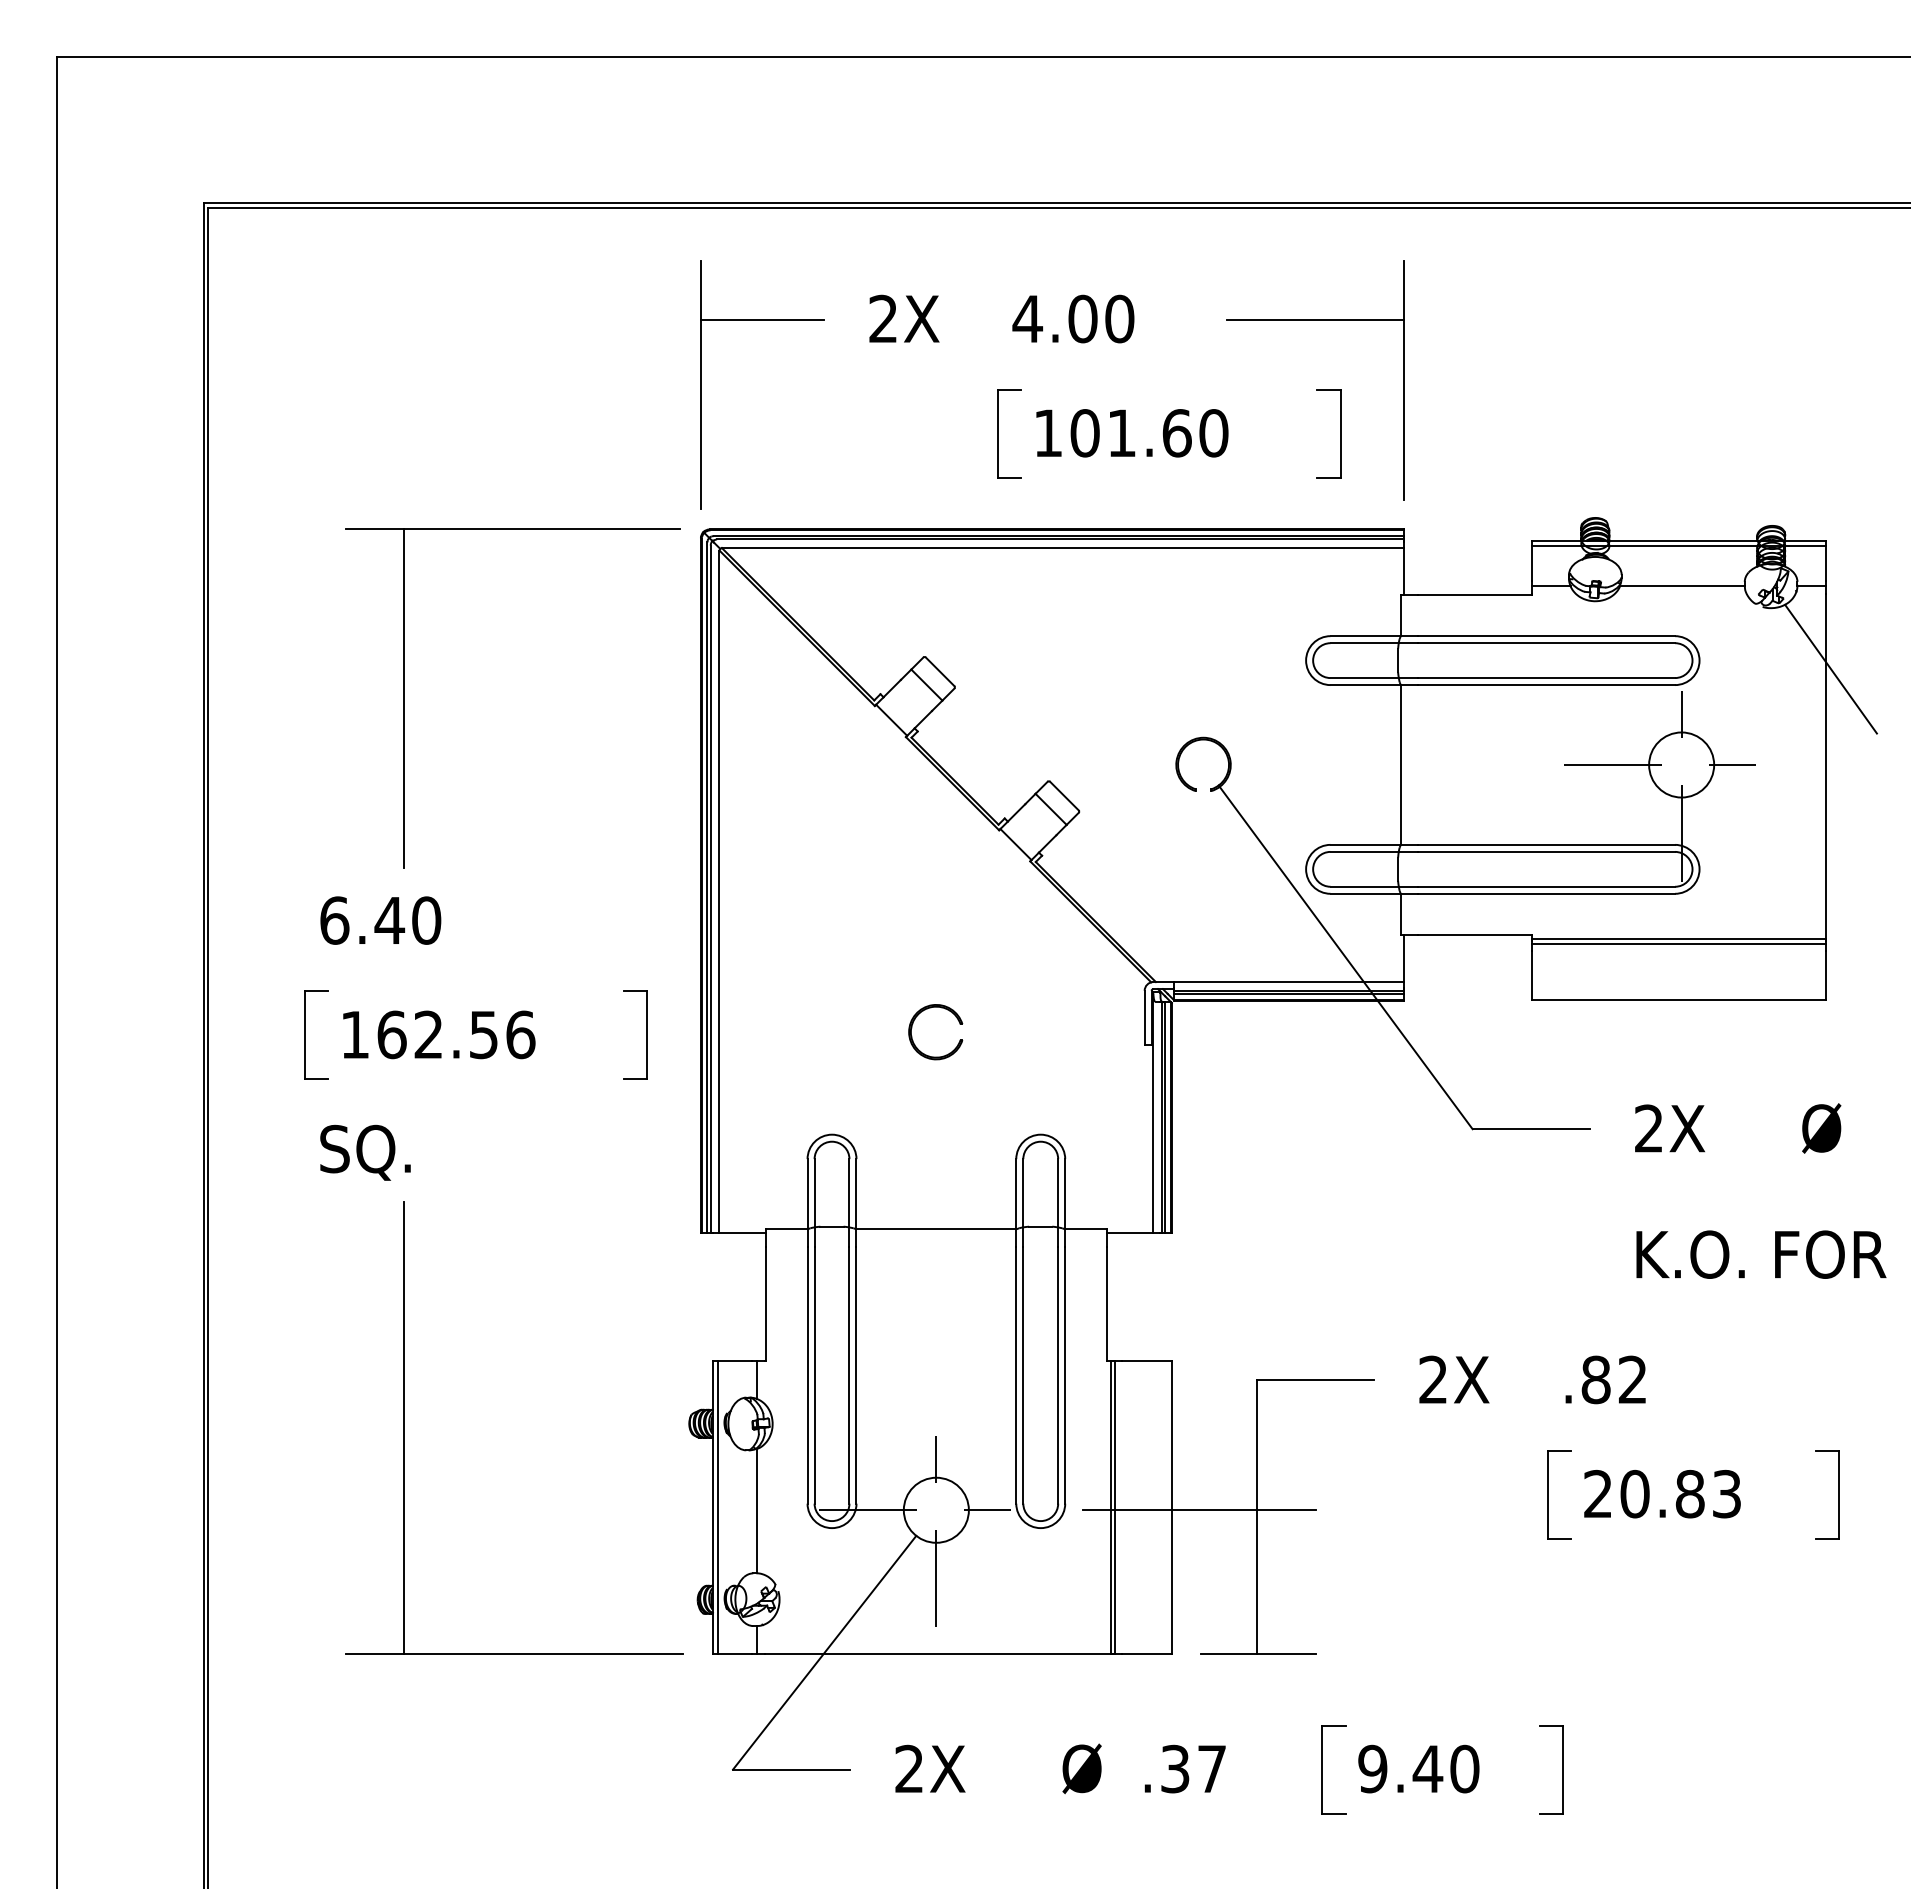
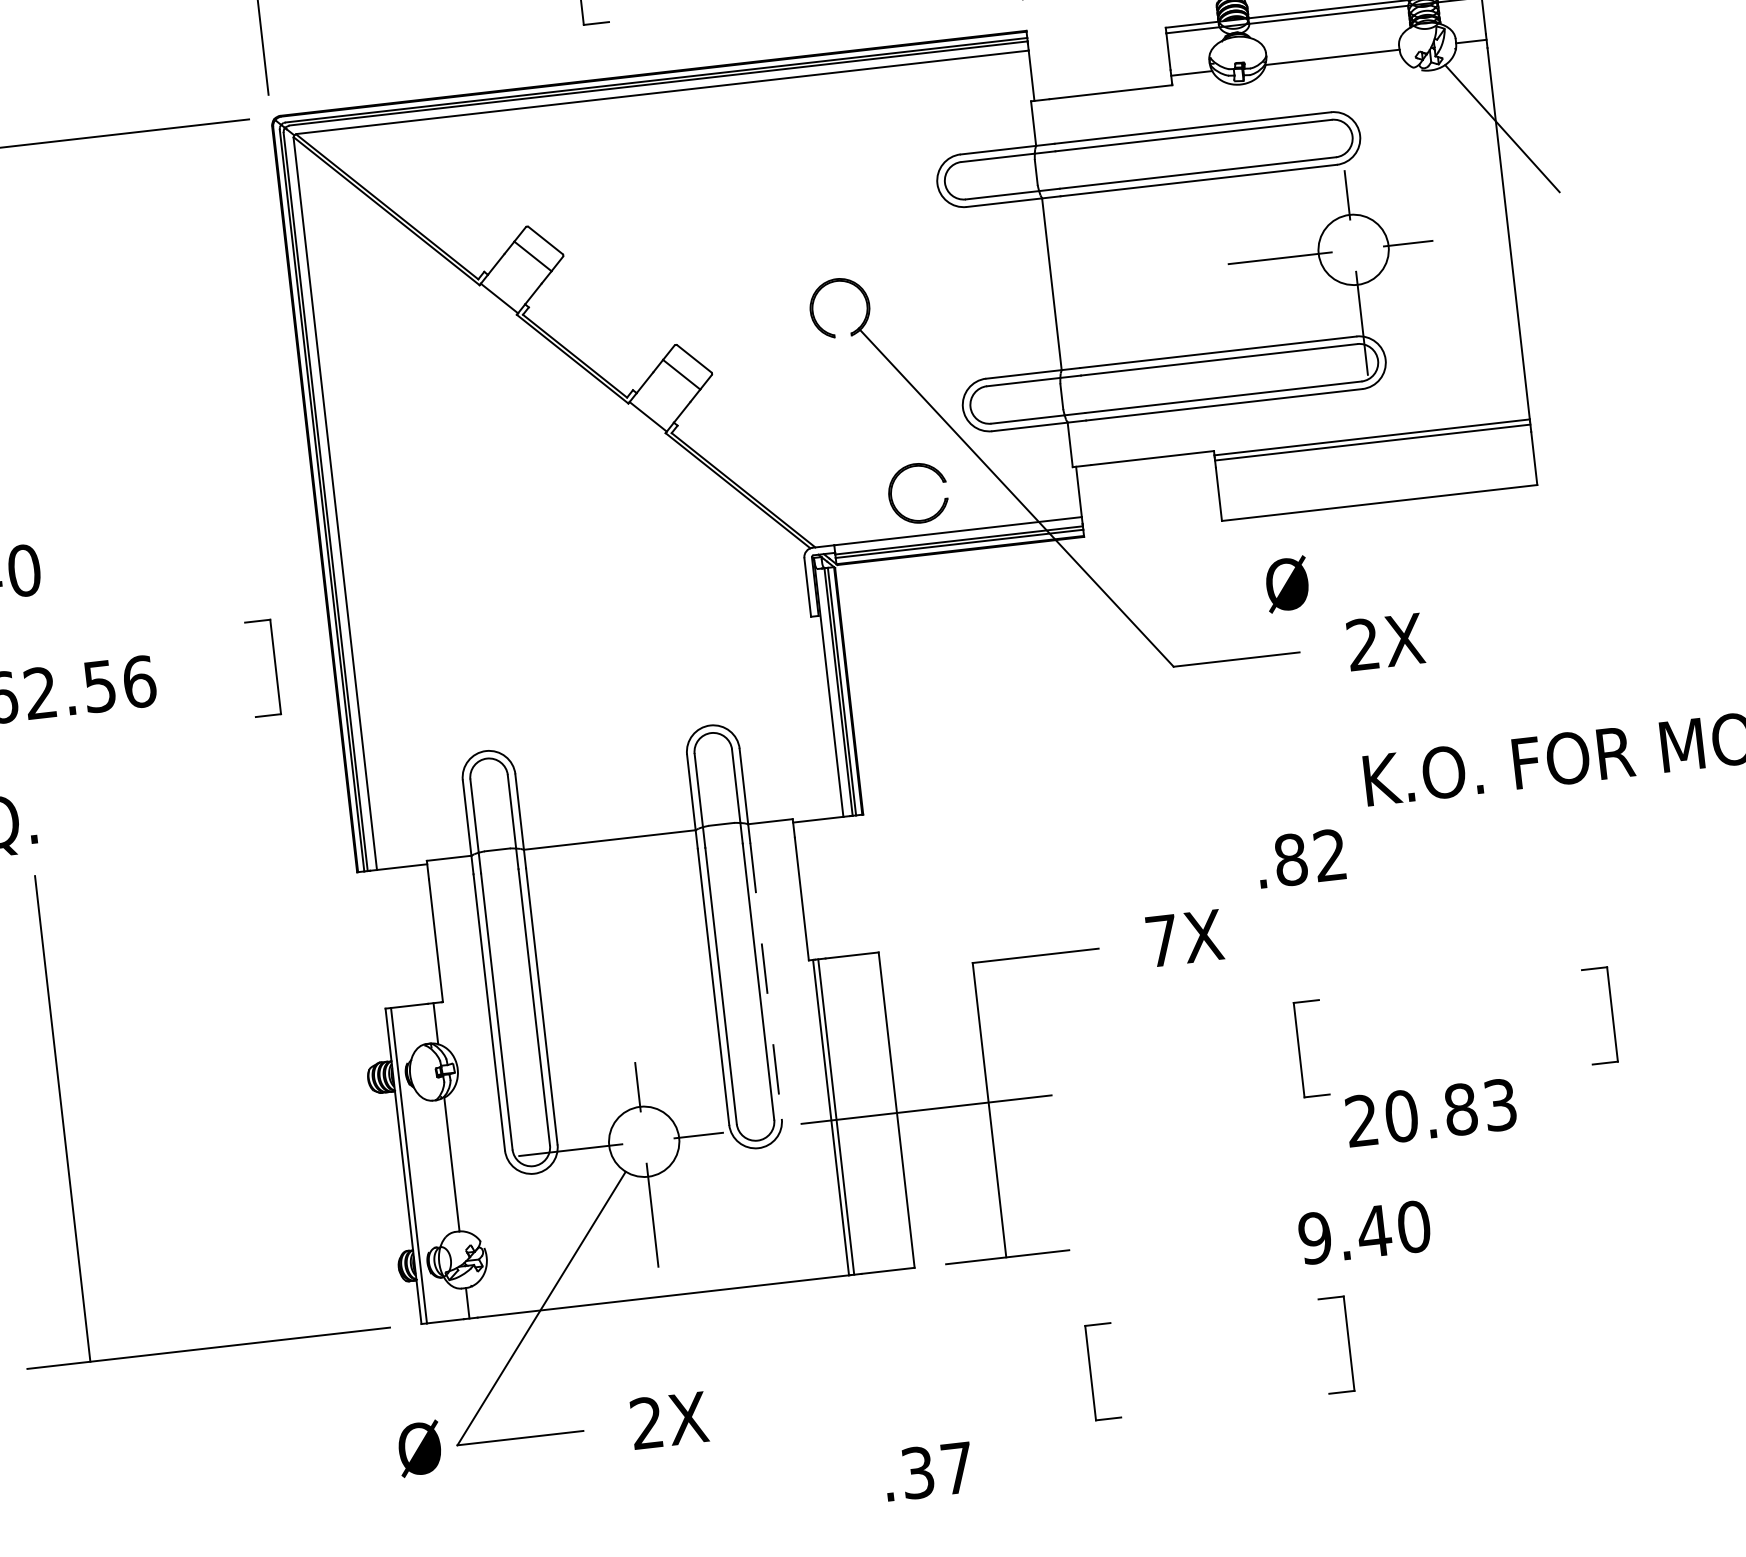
part: (914, 1042) -> (896, 507), moved
text: (1821, 1128) -> (1287, 584), moved
line: (1065, 1375) -> (766, 981), solid -> dashed
text: (1432, 1379) -> (1161, 940), 2X -> 7X
text: (1605, 1379) -> (1300, 858), moved
text: (1662, 1494) -> (1431, 1113), moved
text: (1081, 1768) -> (419, 1448), moved
text: (1184, 1768) -> (927, 1471), moved
text: (1418, 1768) -> (1364, 1231), moved

